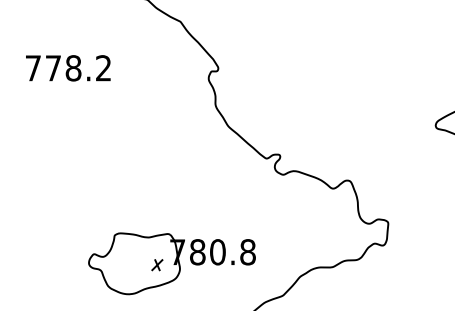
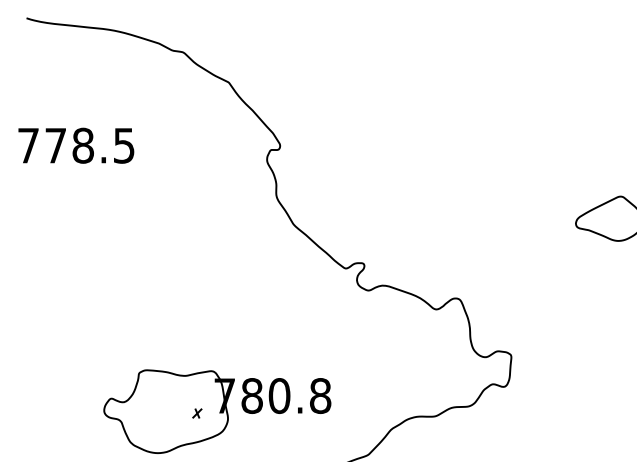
text: (103, 68) -> (123, 145), 778.2 -> 778.5
part: (157, 265) -> (197, 413), size x0.6

